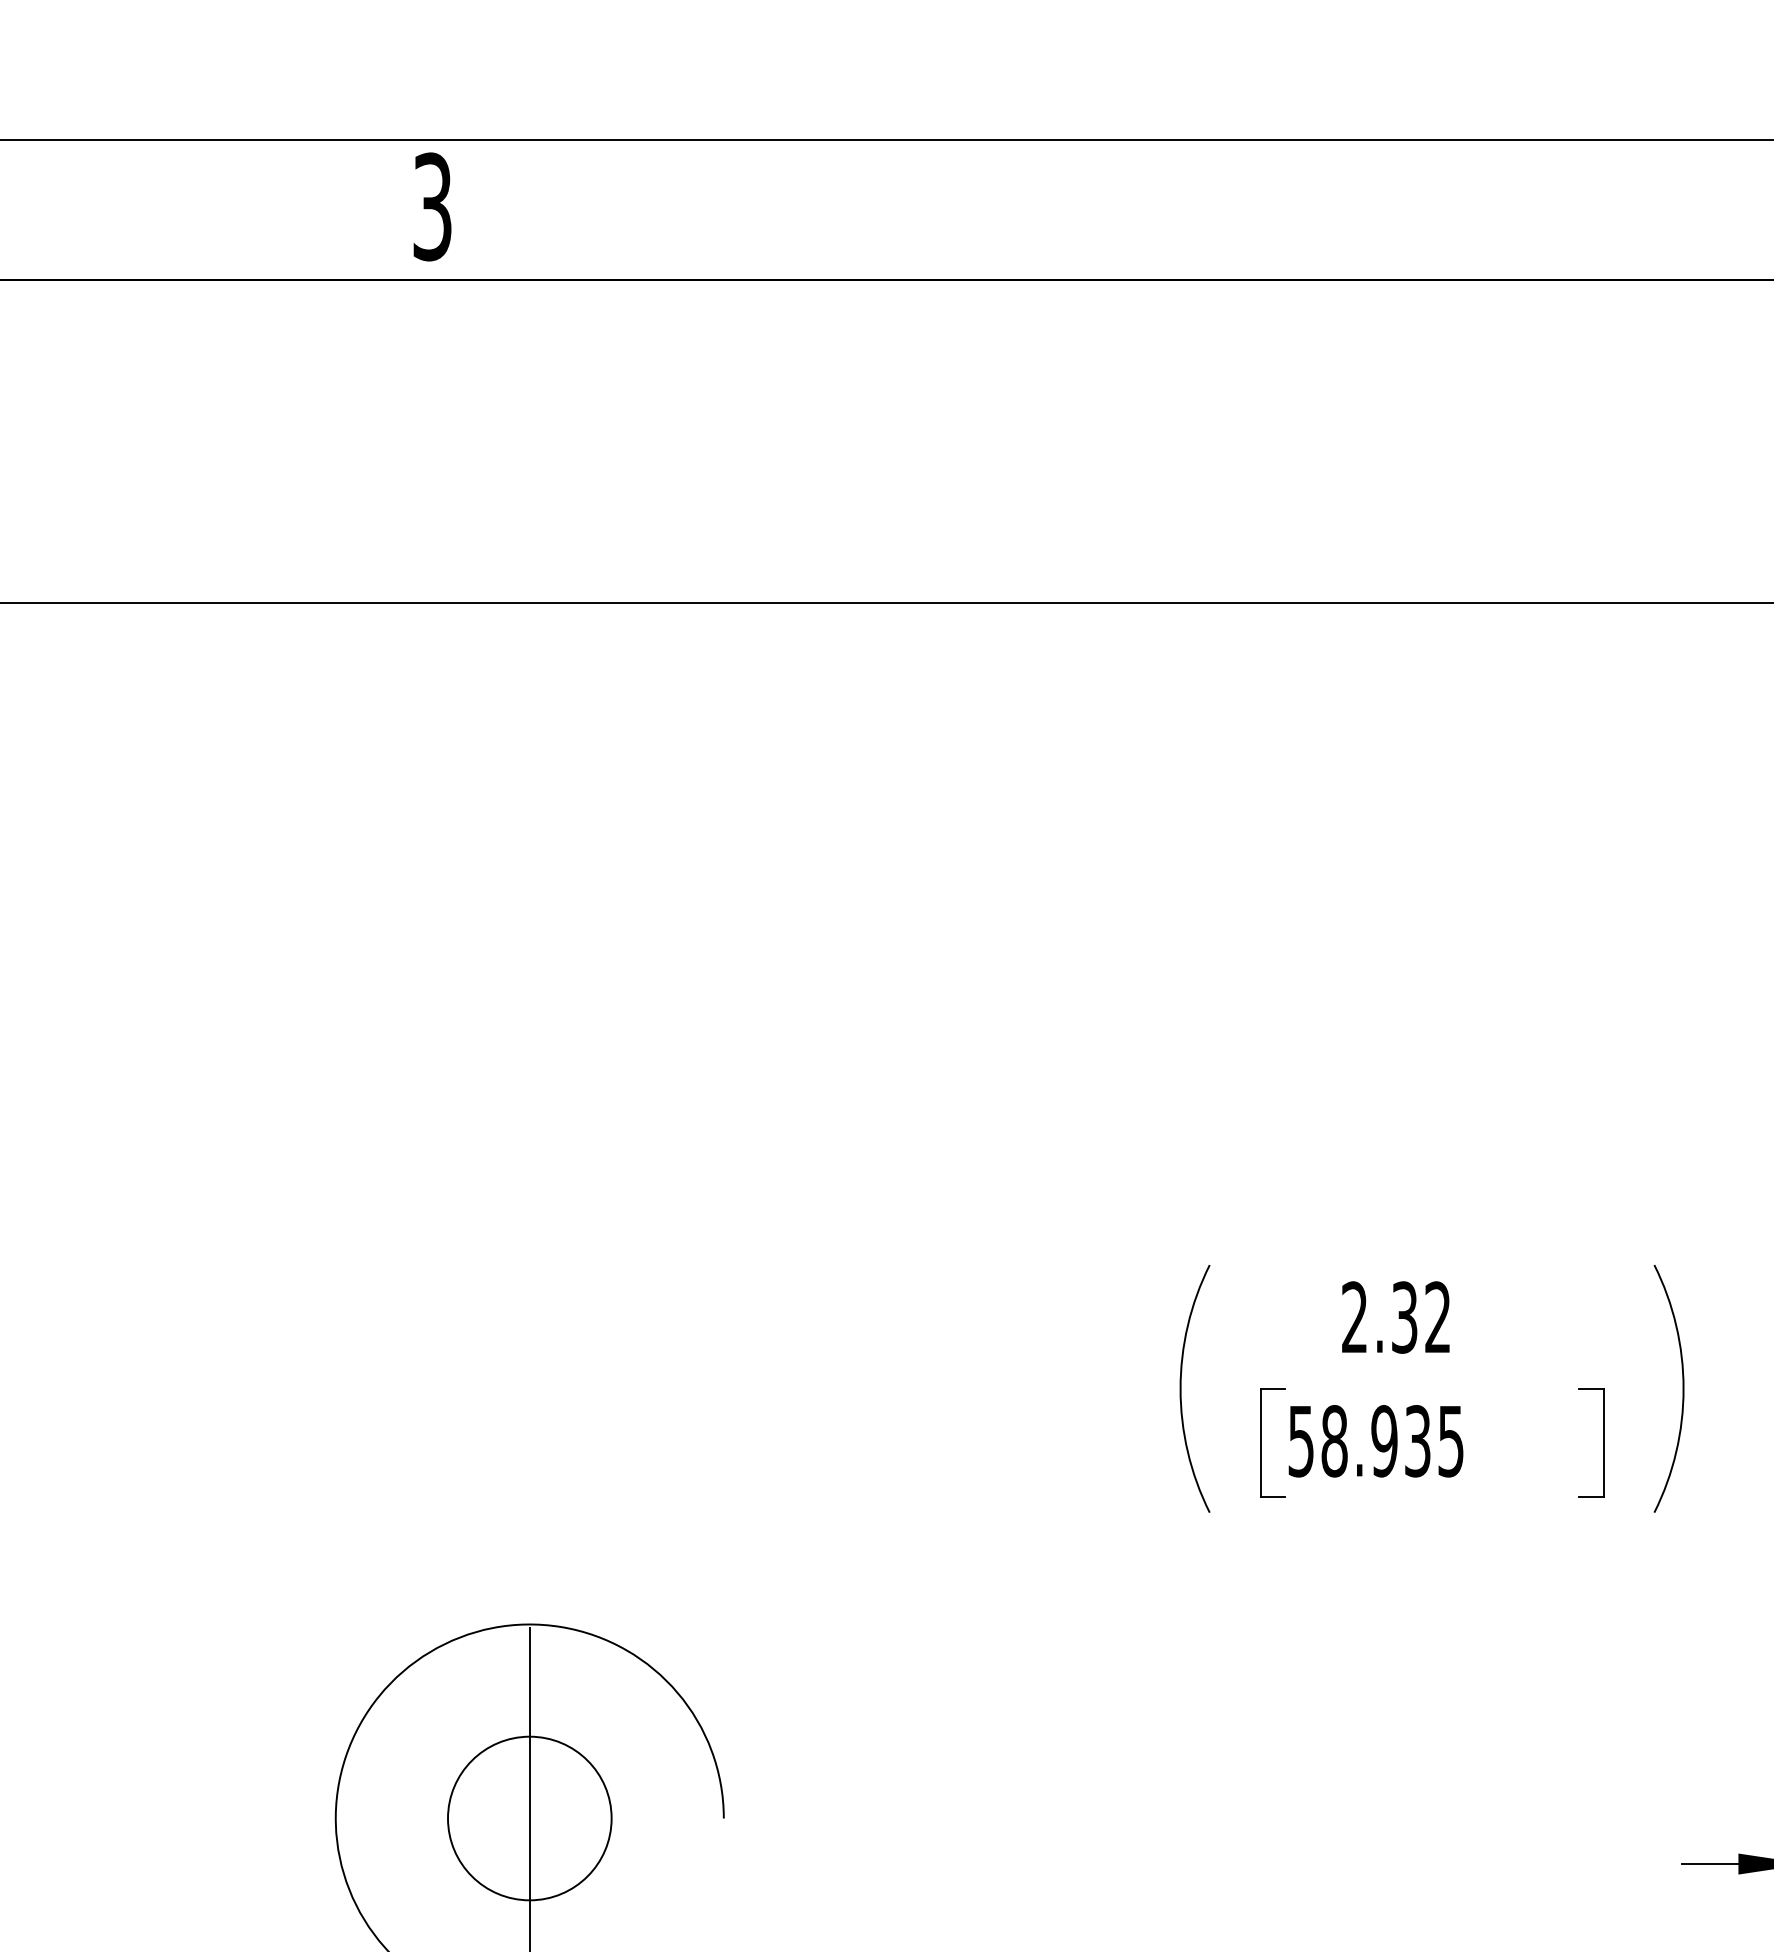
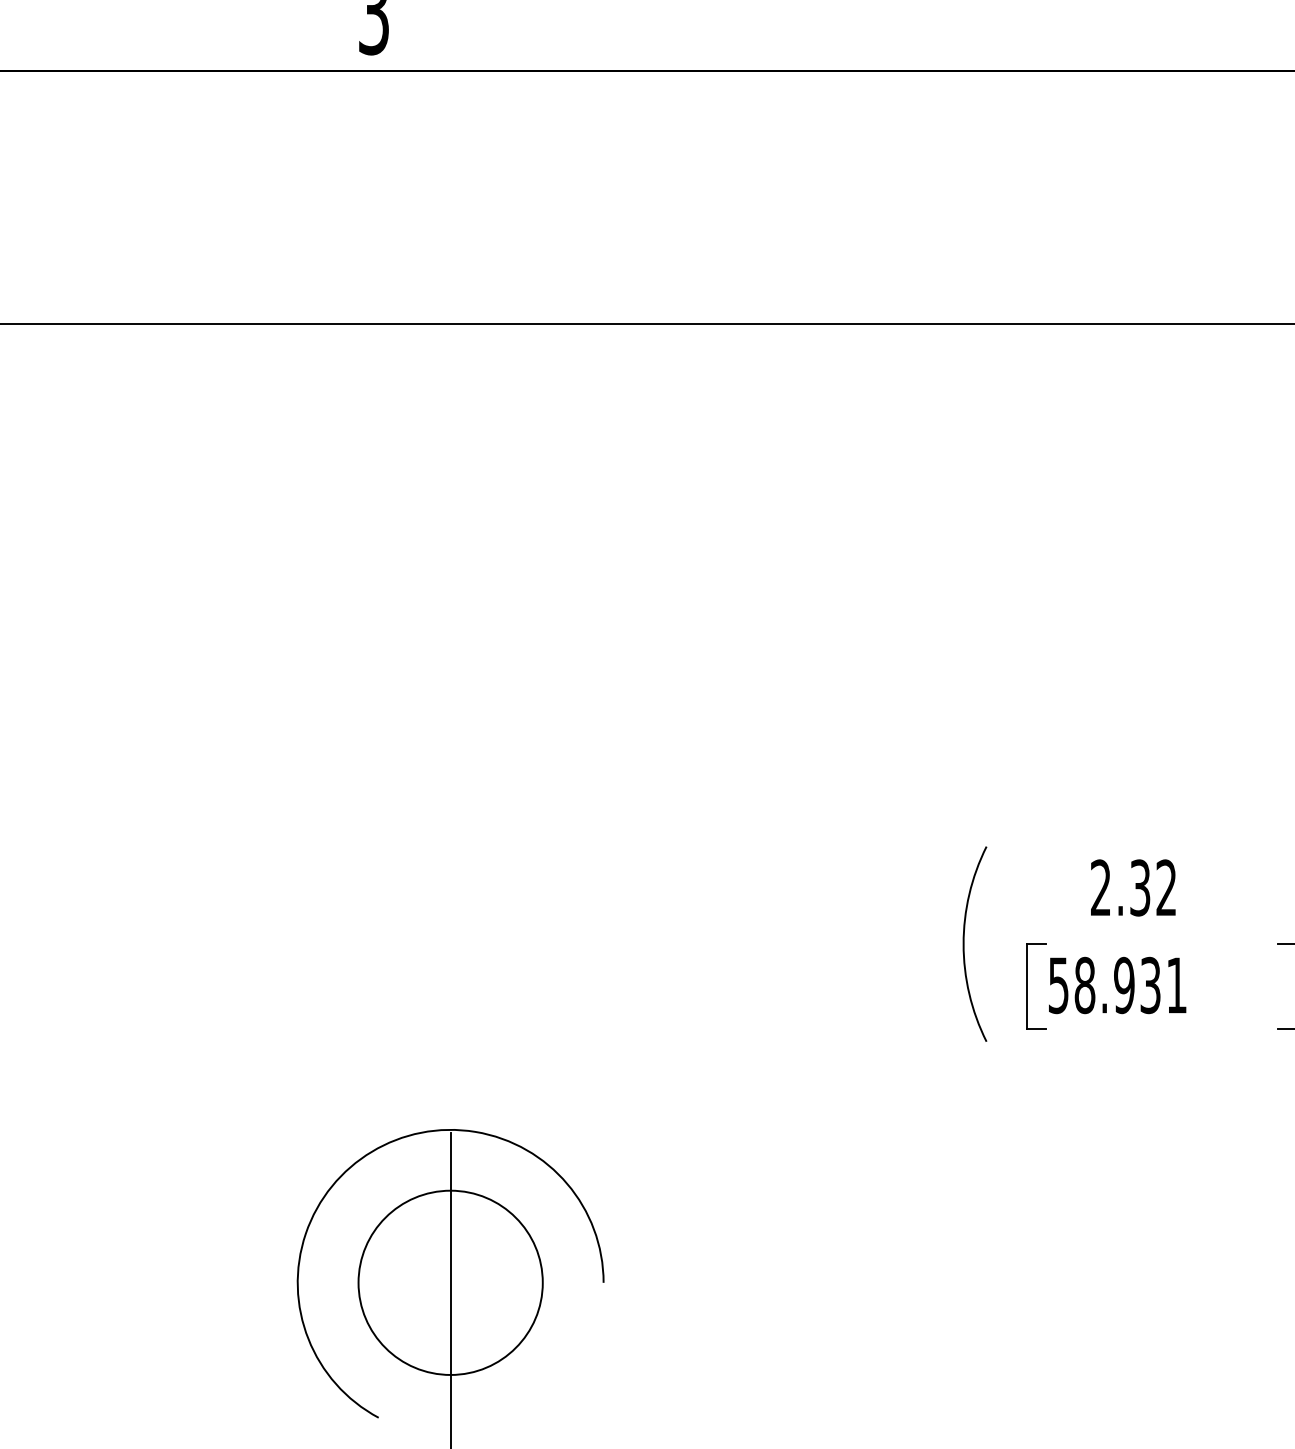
text: (1450, 1441) -> (1176, 985), 58.935 -> 58.931
circle: (529, 1818) -> (450, 1282), size x1.43

